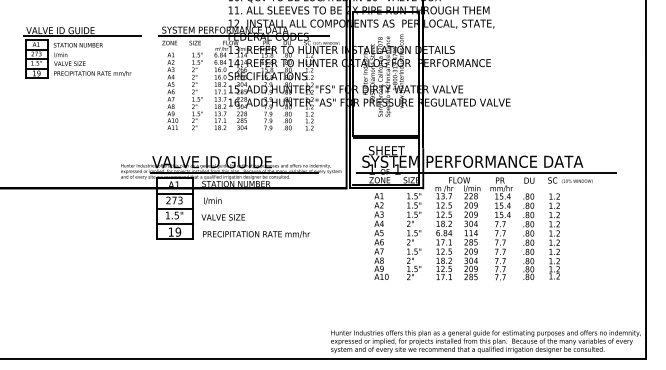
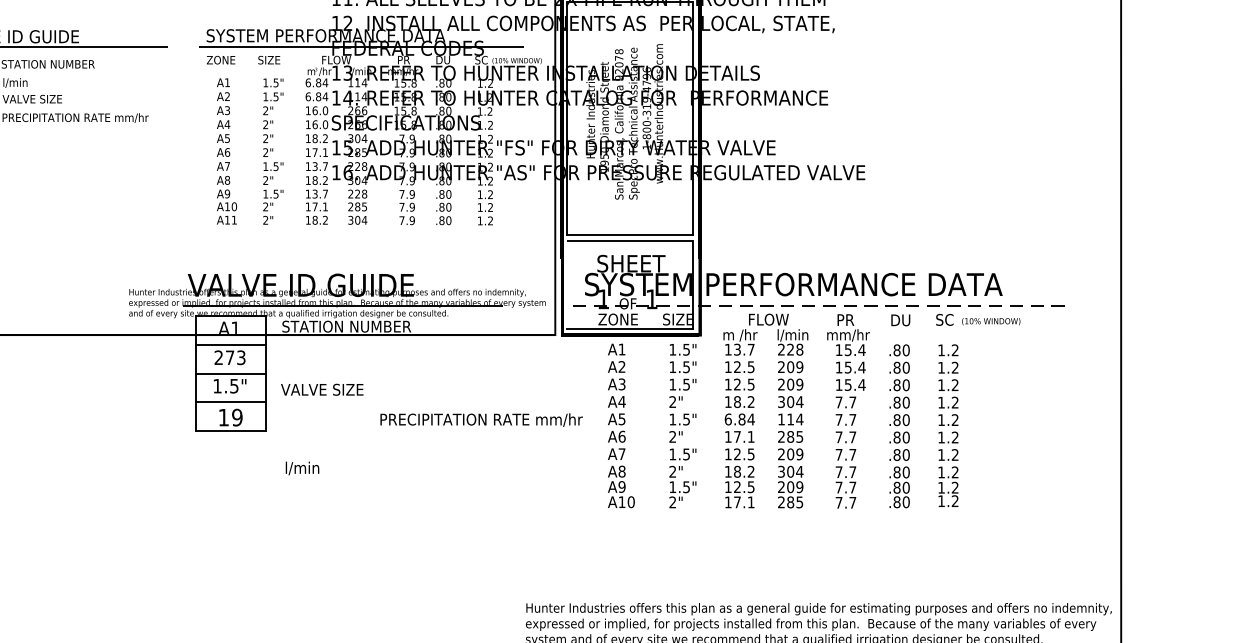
line: (486, 173) -> (819, 306), solid -> dashed
text: (212, 200) -> (301, 467), moved
text: (256, 234) -> (481, 420), moved

